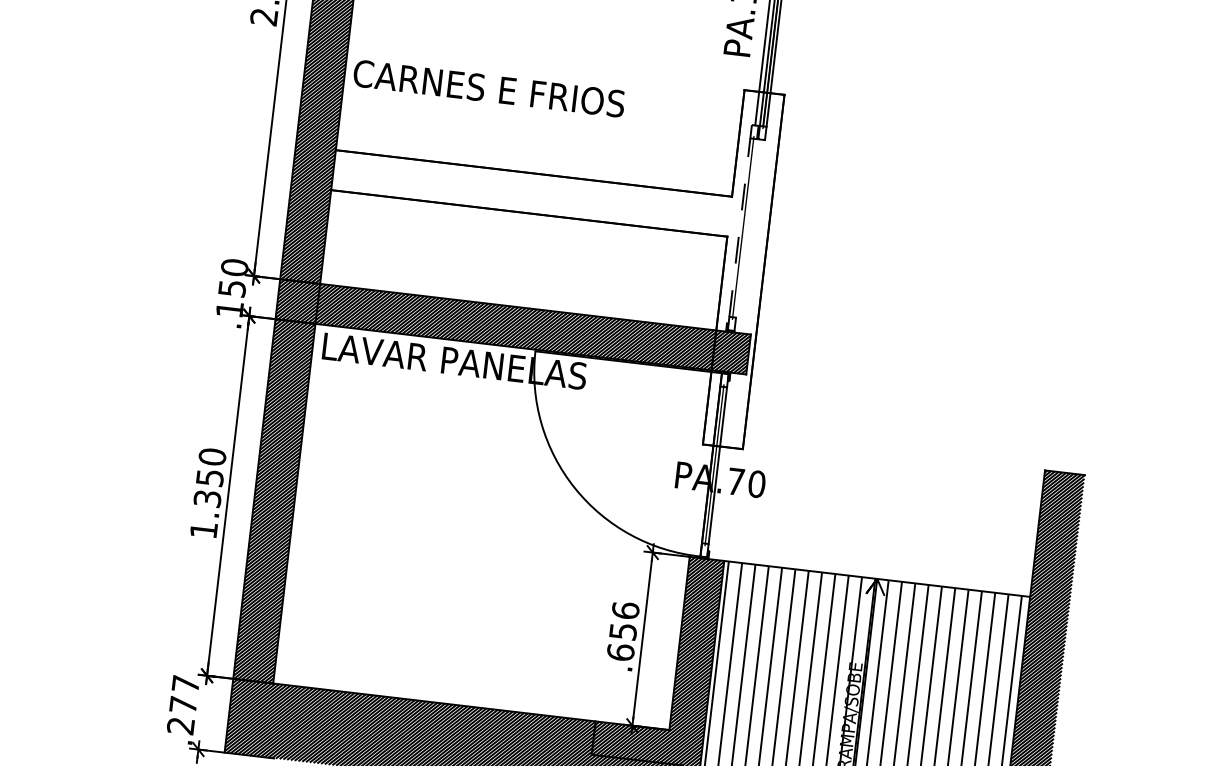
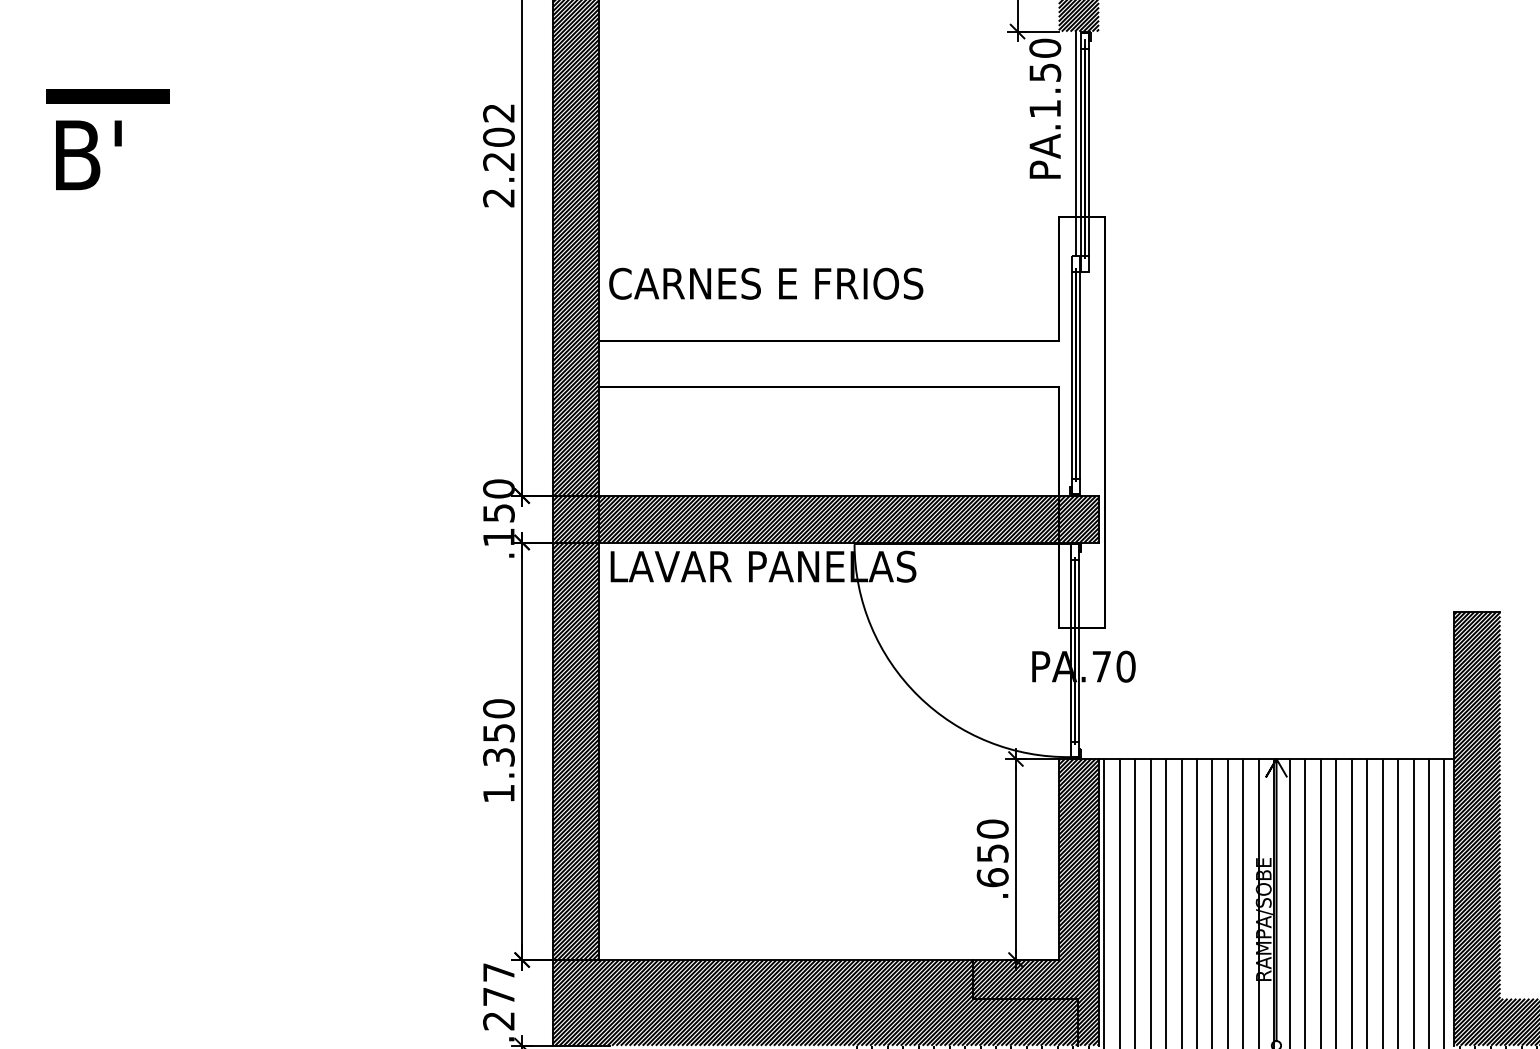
text: (489, 88) -> (766, 283), moved
line: (739, 227) -> (1071, 375), dashed -> solid
line: (746, 227) -> (1079, 374), added
text: (625, 610) -> (992, 828), .656 -> .650

